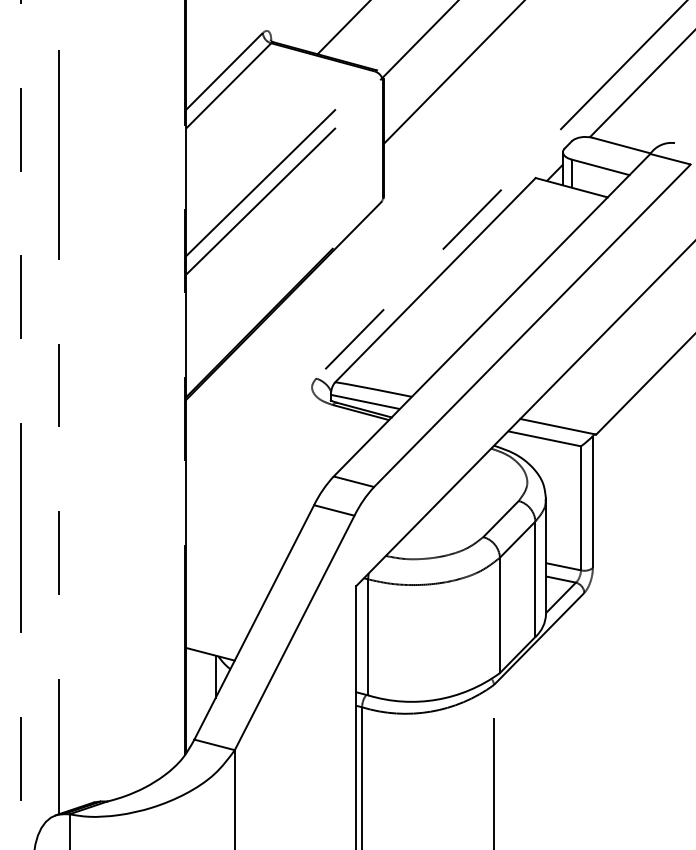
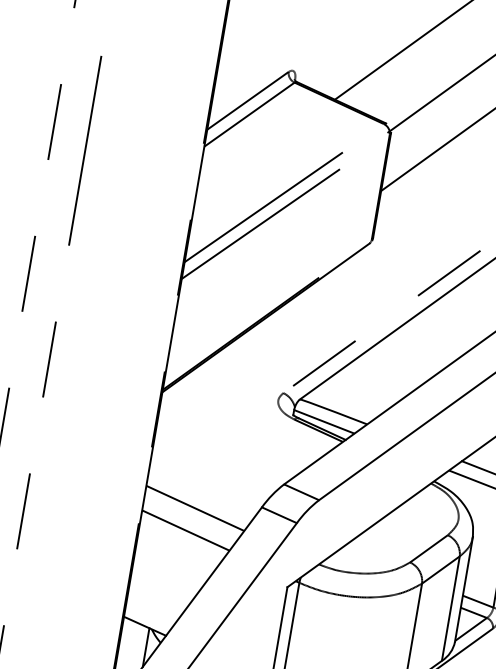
line: (242, 518) -> (195, 508), added
line: (236, 543) -> (185, 530), added

